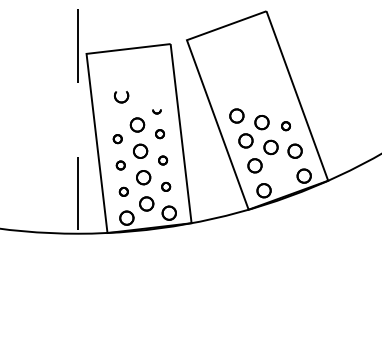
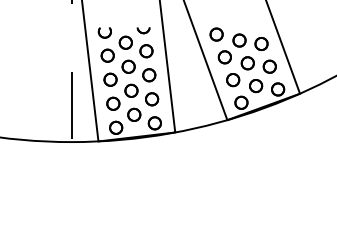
part: (121, 97) -> (104, 33), moved
part: (156, 111) -> (143, 30), size x1.67
part: (285, 125) -> (261, 43), size x1.67
part: (159, 133) -> (145, 50), size x1.67
part: (117, 138) -> (107, 55), size x1.67
part: (162, 160) -> (148, 75), size x1.67
part: (120, 165) -> (110, 79), size x1.67
part: (279, 171) -> (255, 85), added
part: (165, 186) -> (151, 98), size x1.67
part: (123, 191) -> (113, 103), size x1.67

